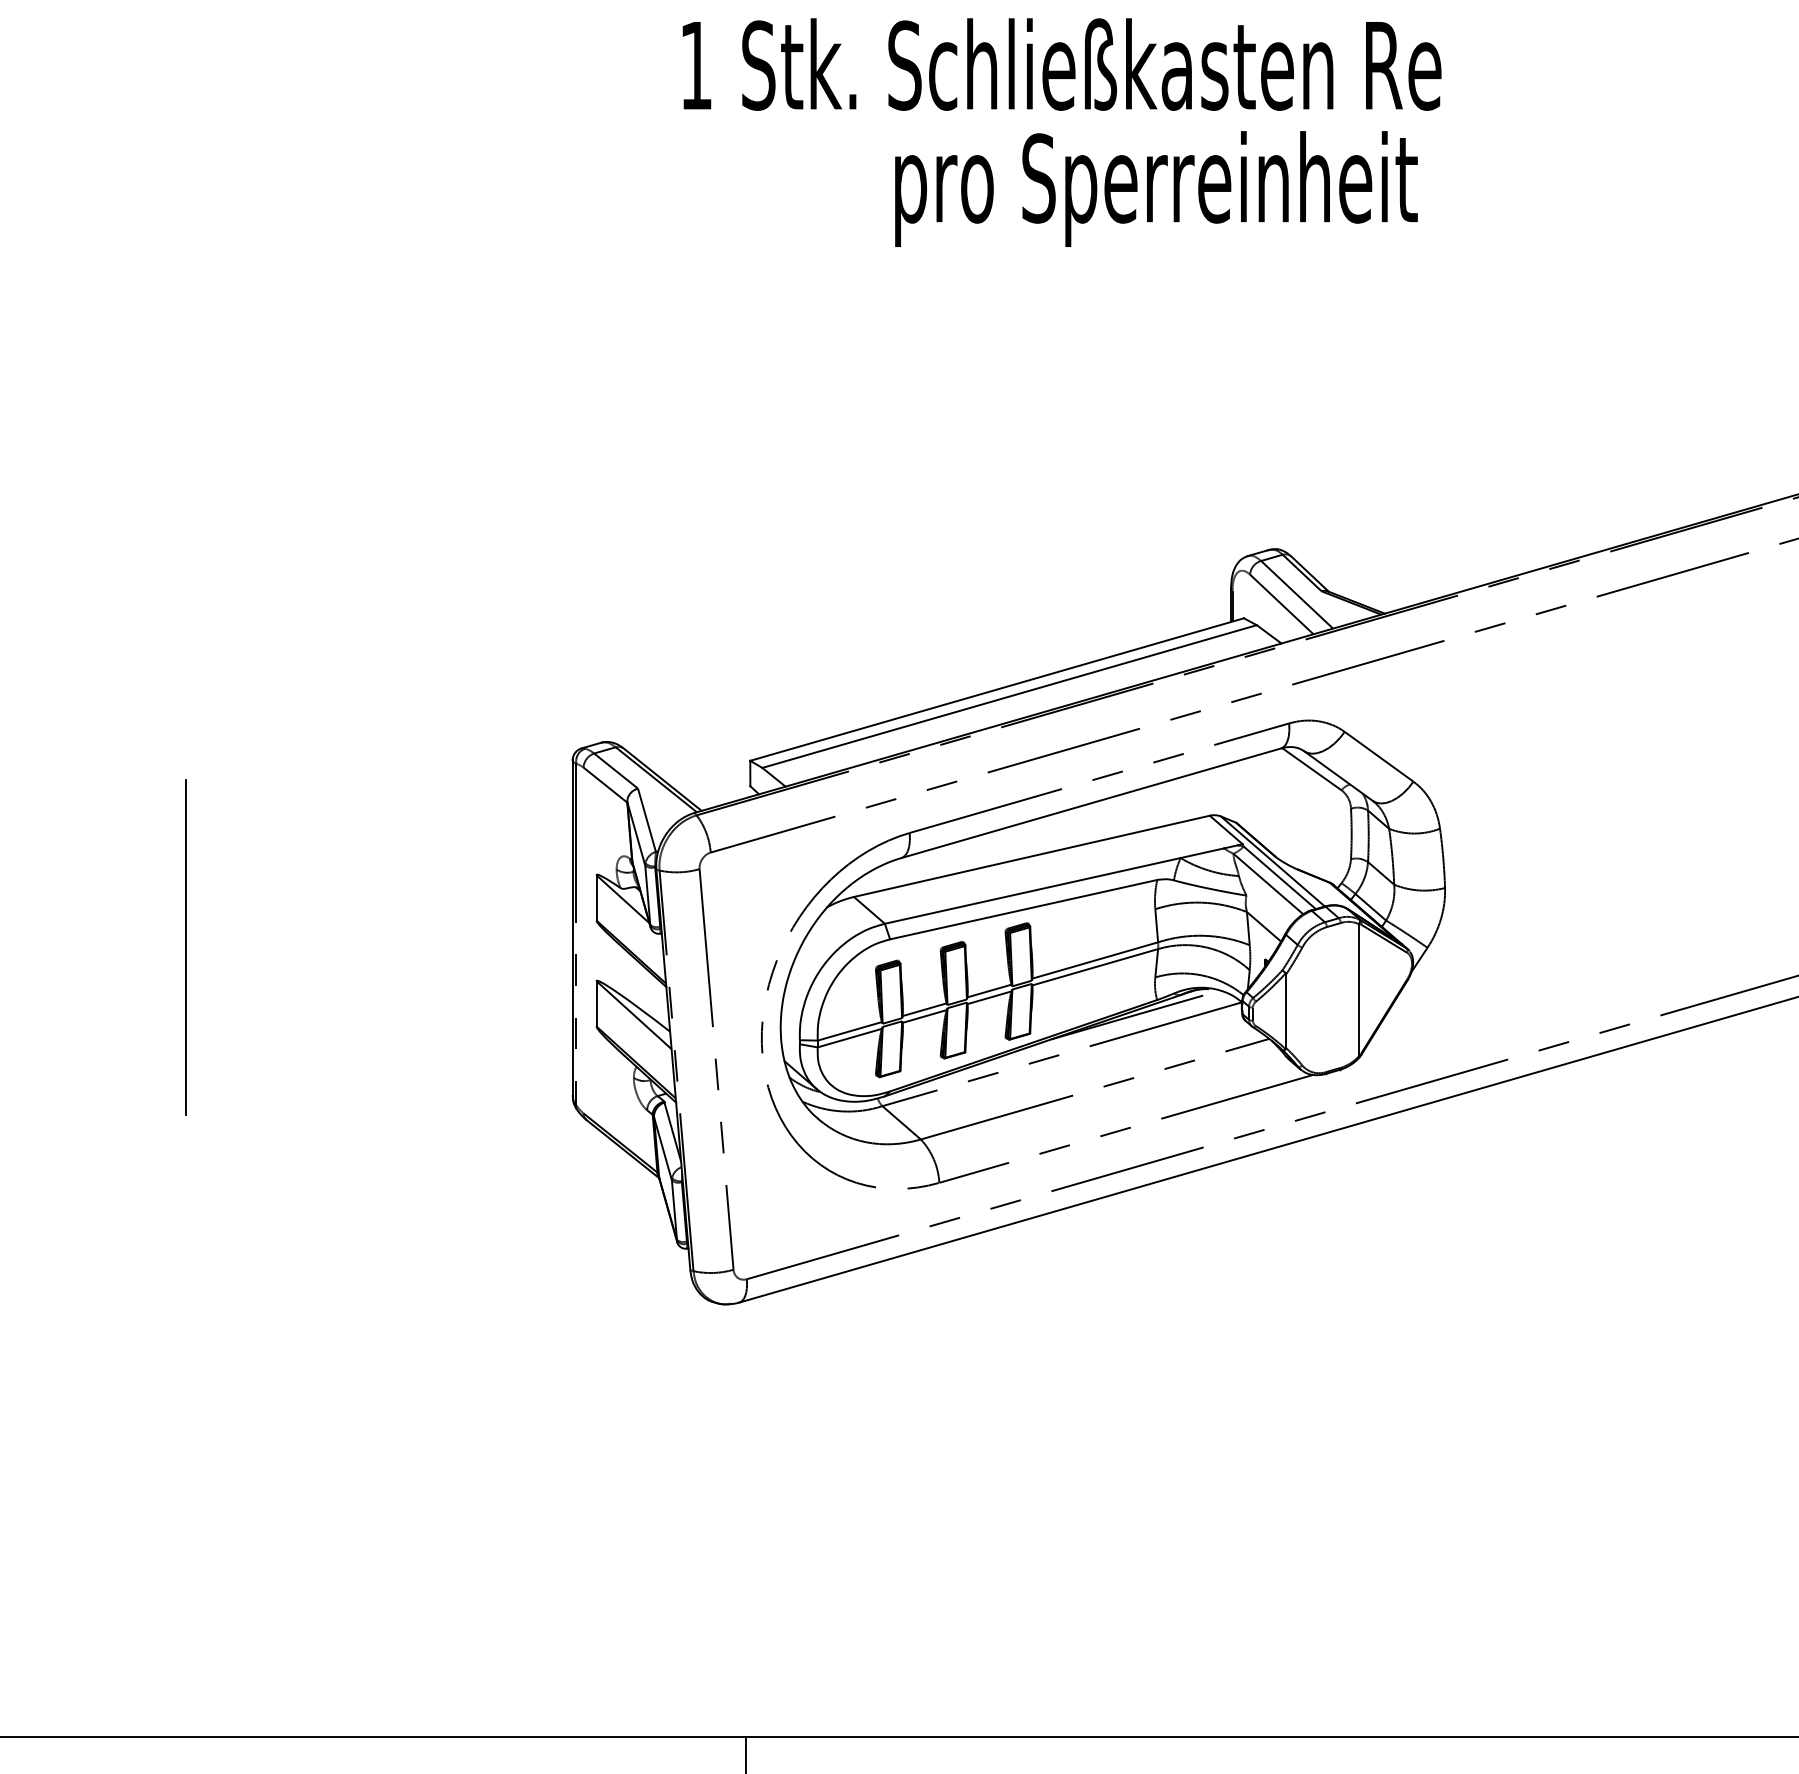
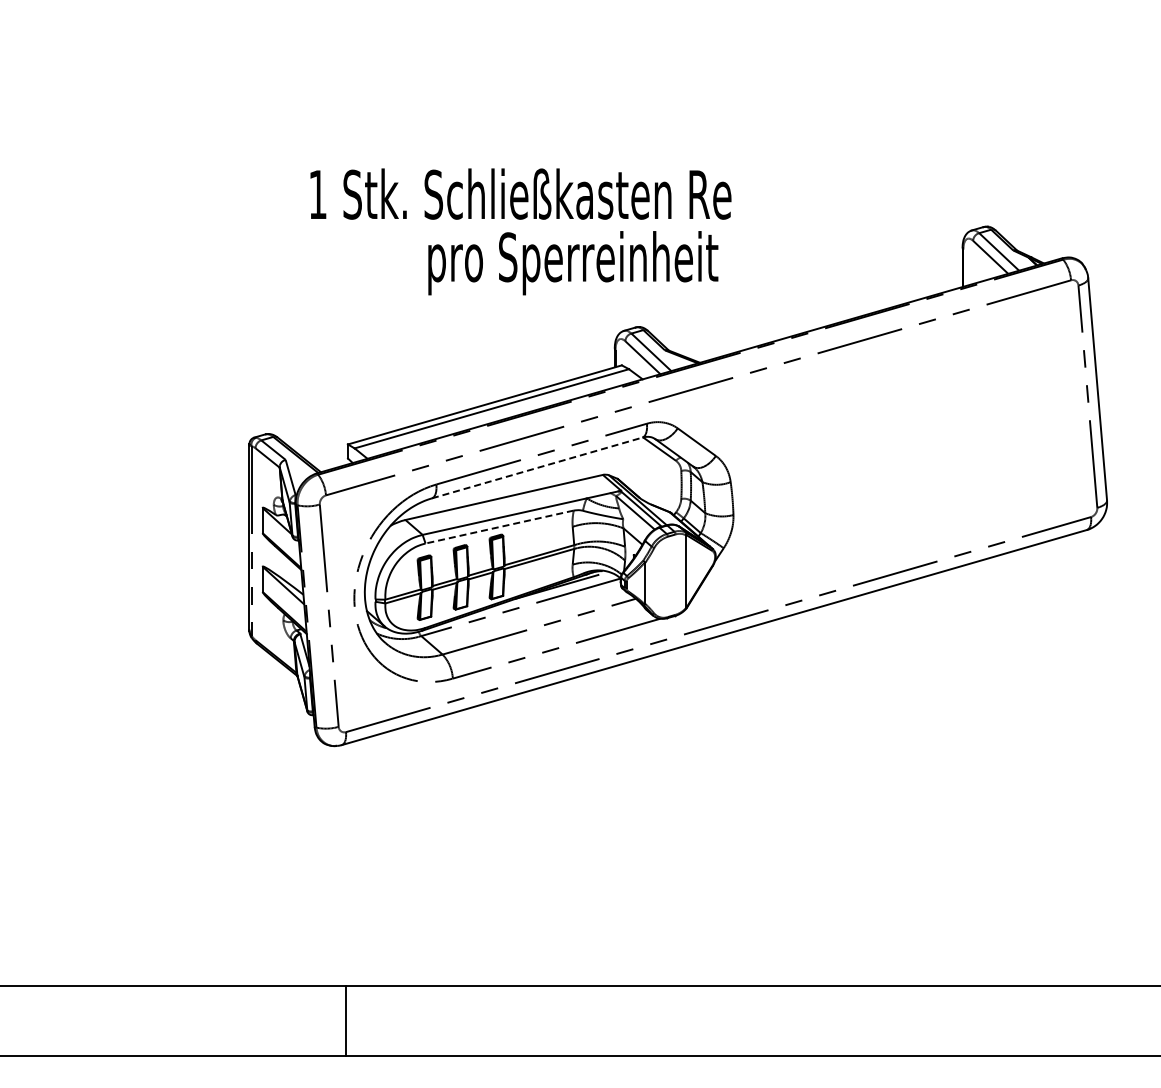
text: (1061, 131) -> (520, 231), moved
line: (1091, 802) -> (537, 467), solid -> dashed
line: (1023, 910) -> (499, 527), solid -> dashed
line: (185, 946) -> (34, 547), removed

